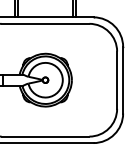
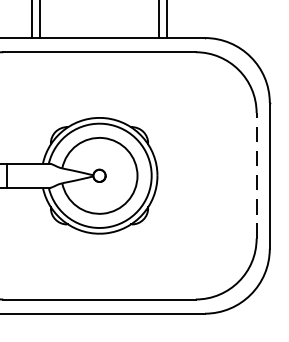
line: (117, 80) -> (257, 176), solid -> dashed

